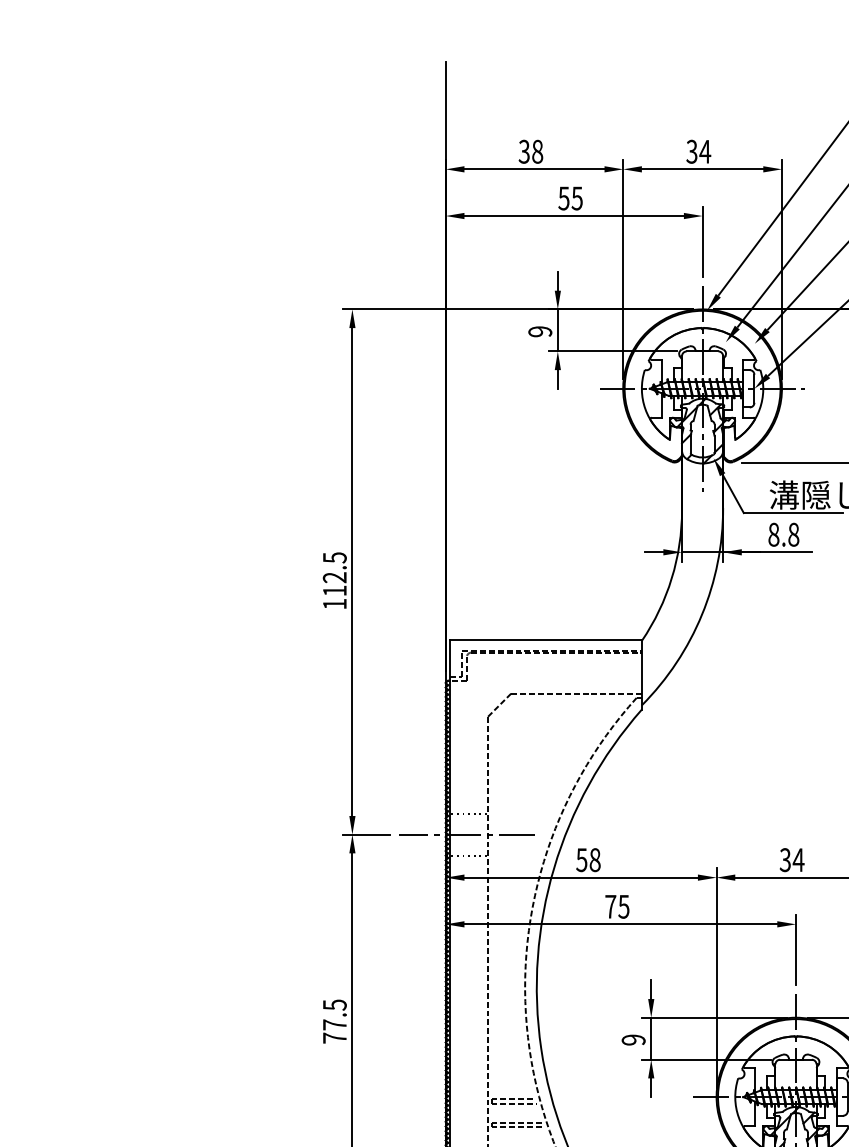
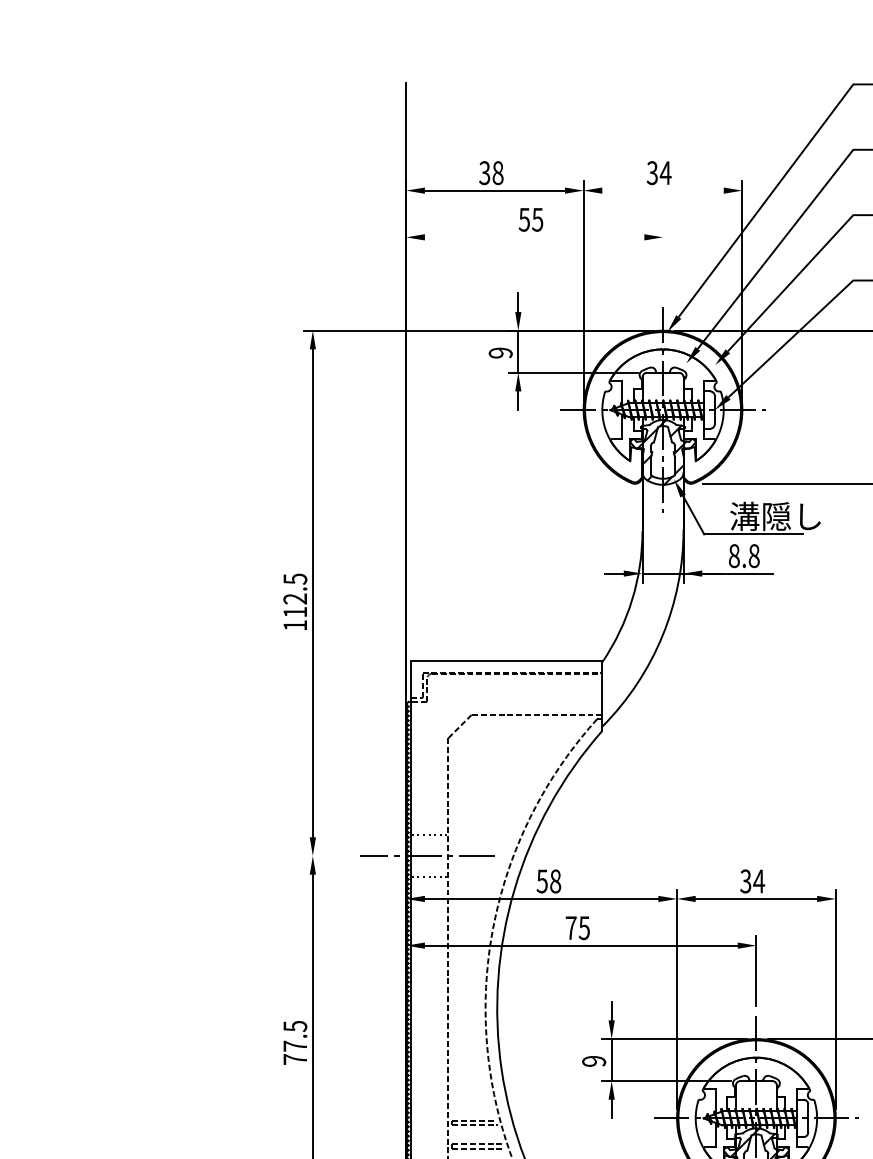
line: (702, 169) -> (662, 190), removed
line: (574, 216) -> (534, 237), removed
line: (703, 242) -> (663, 263), removed
line: (366, 835) -> (326, 856), removed

